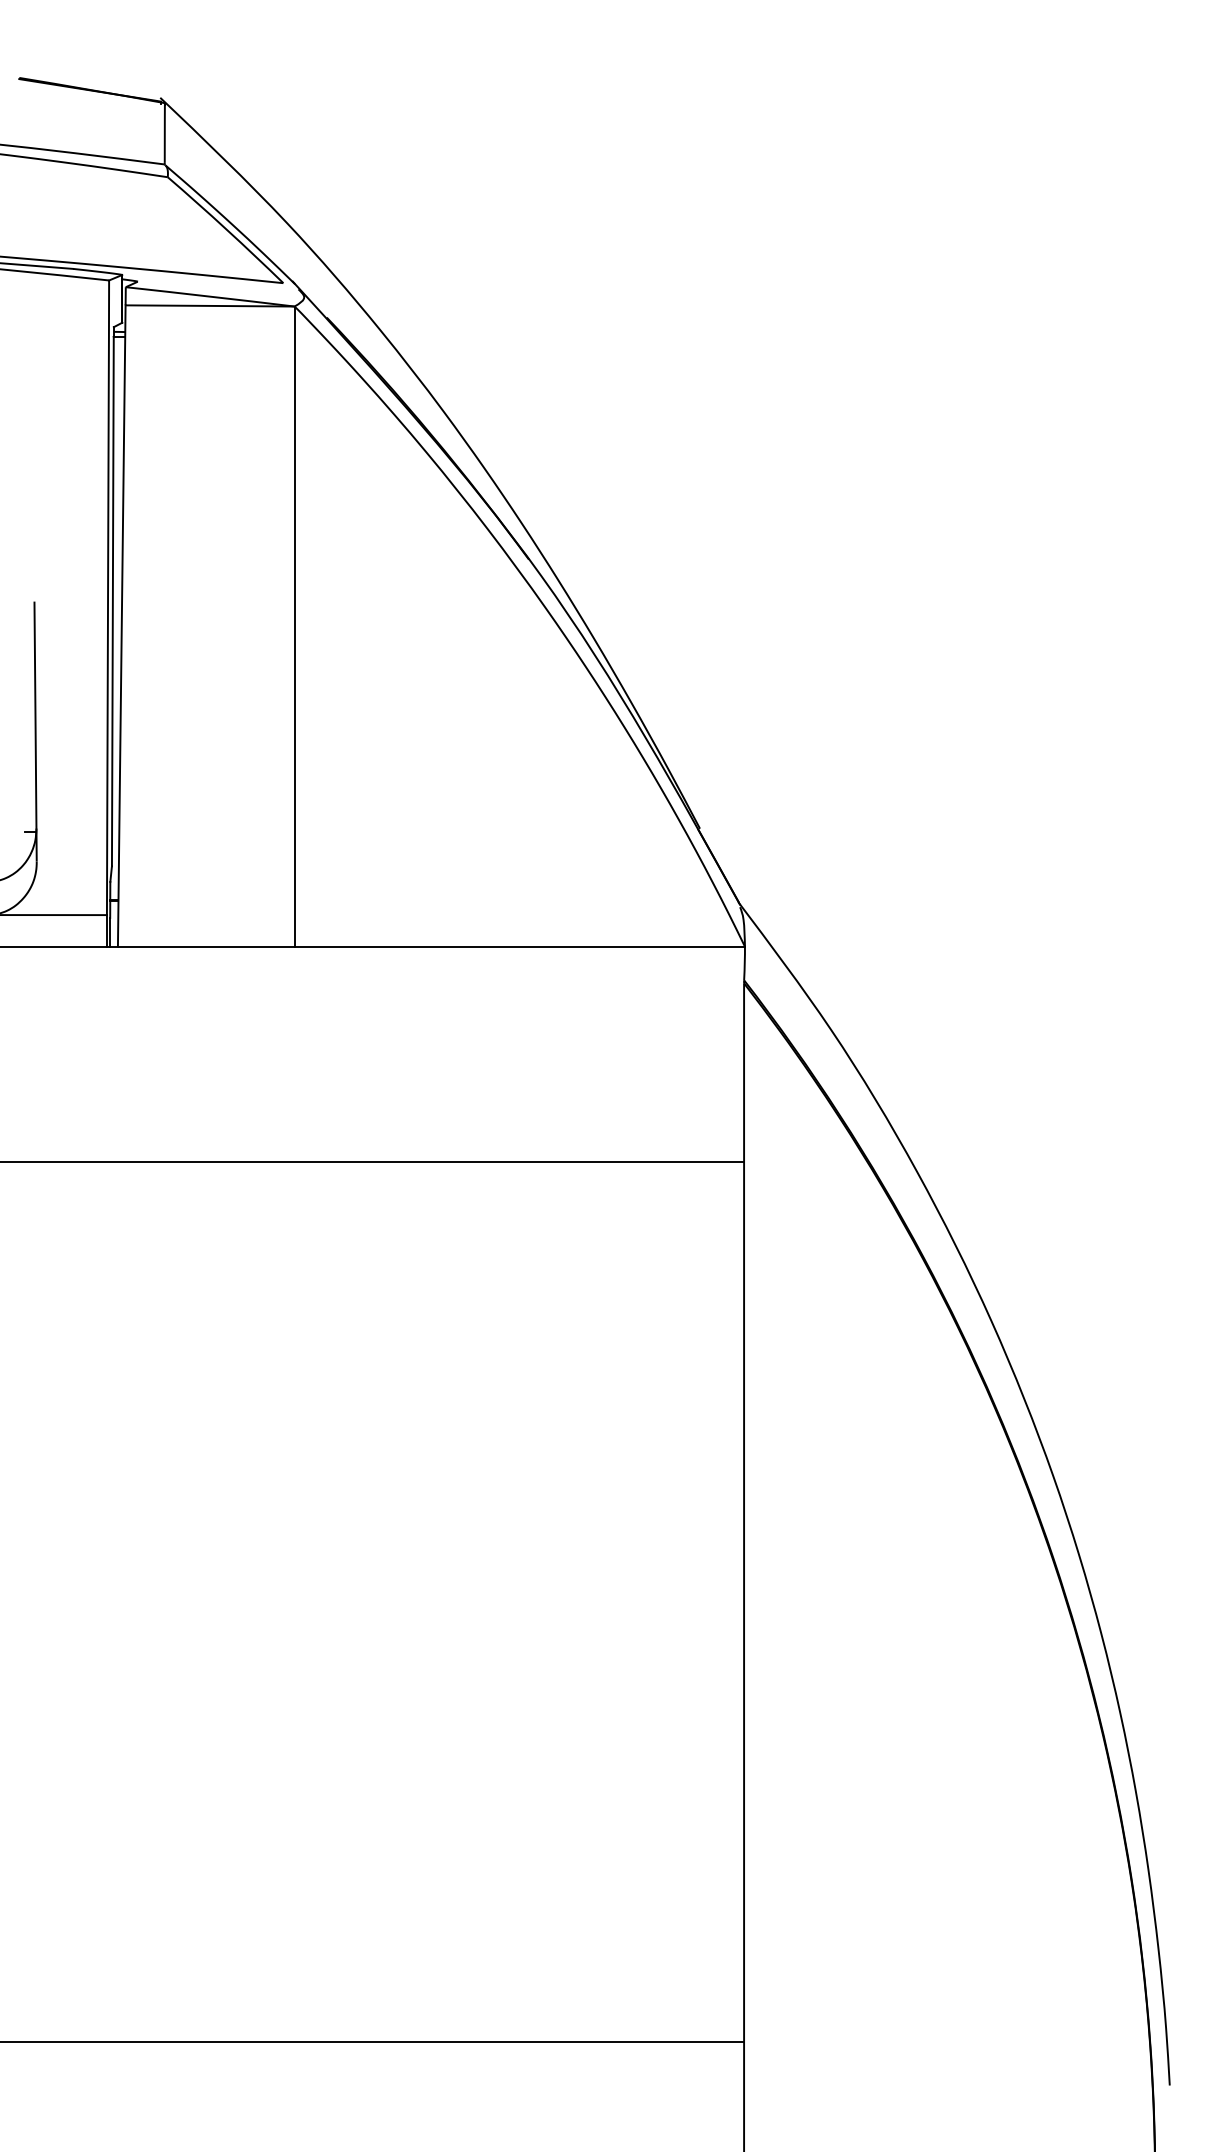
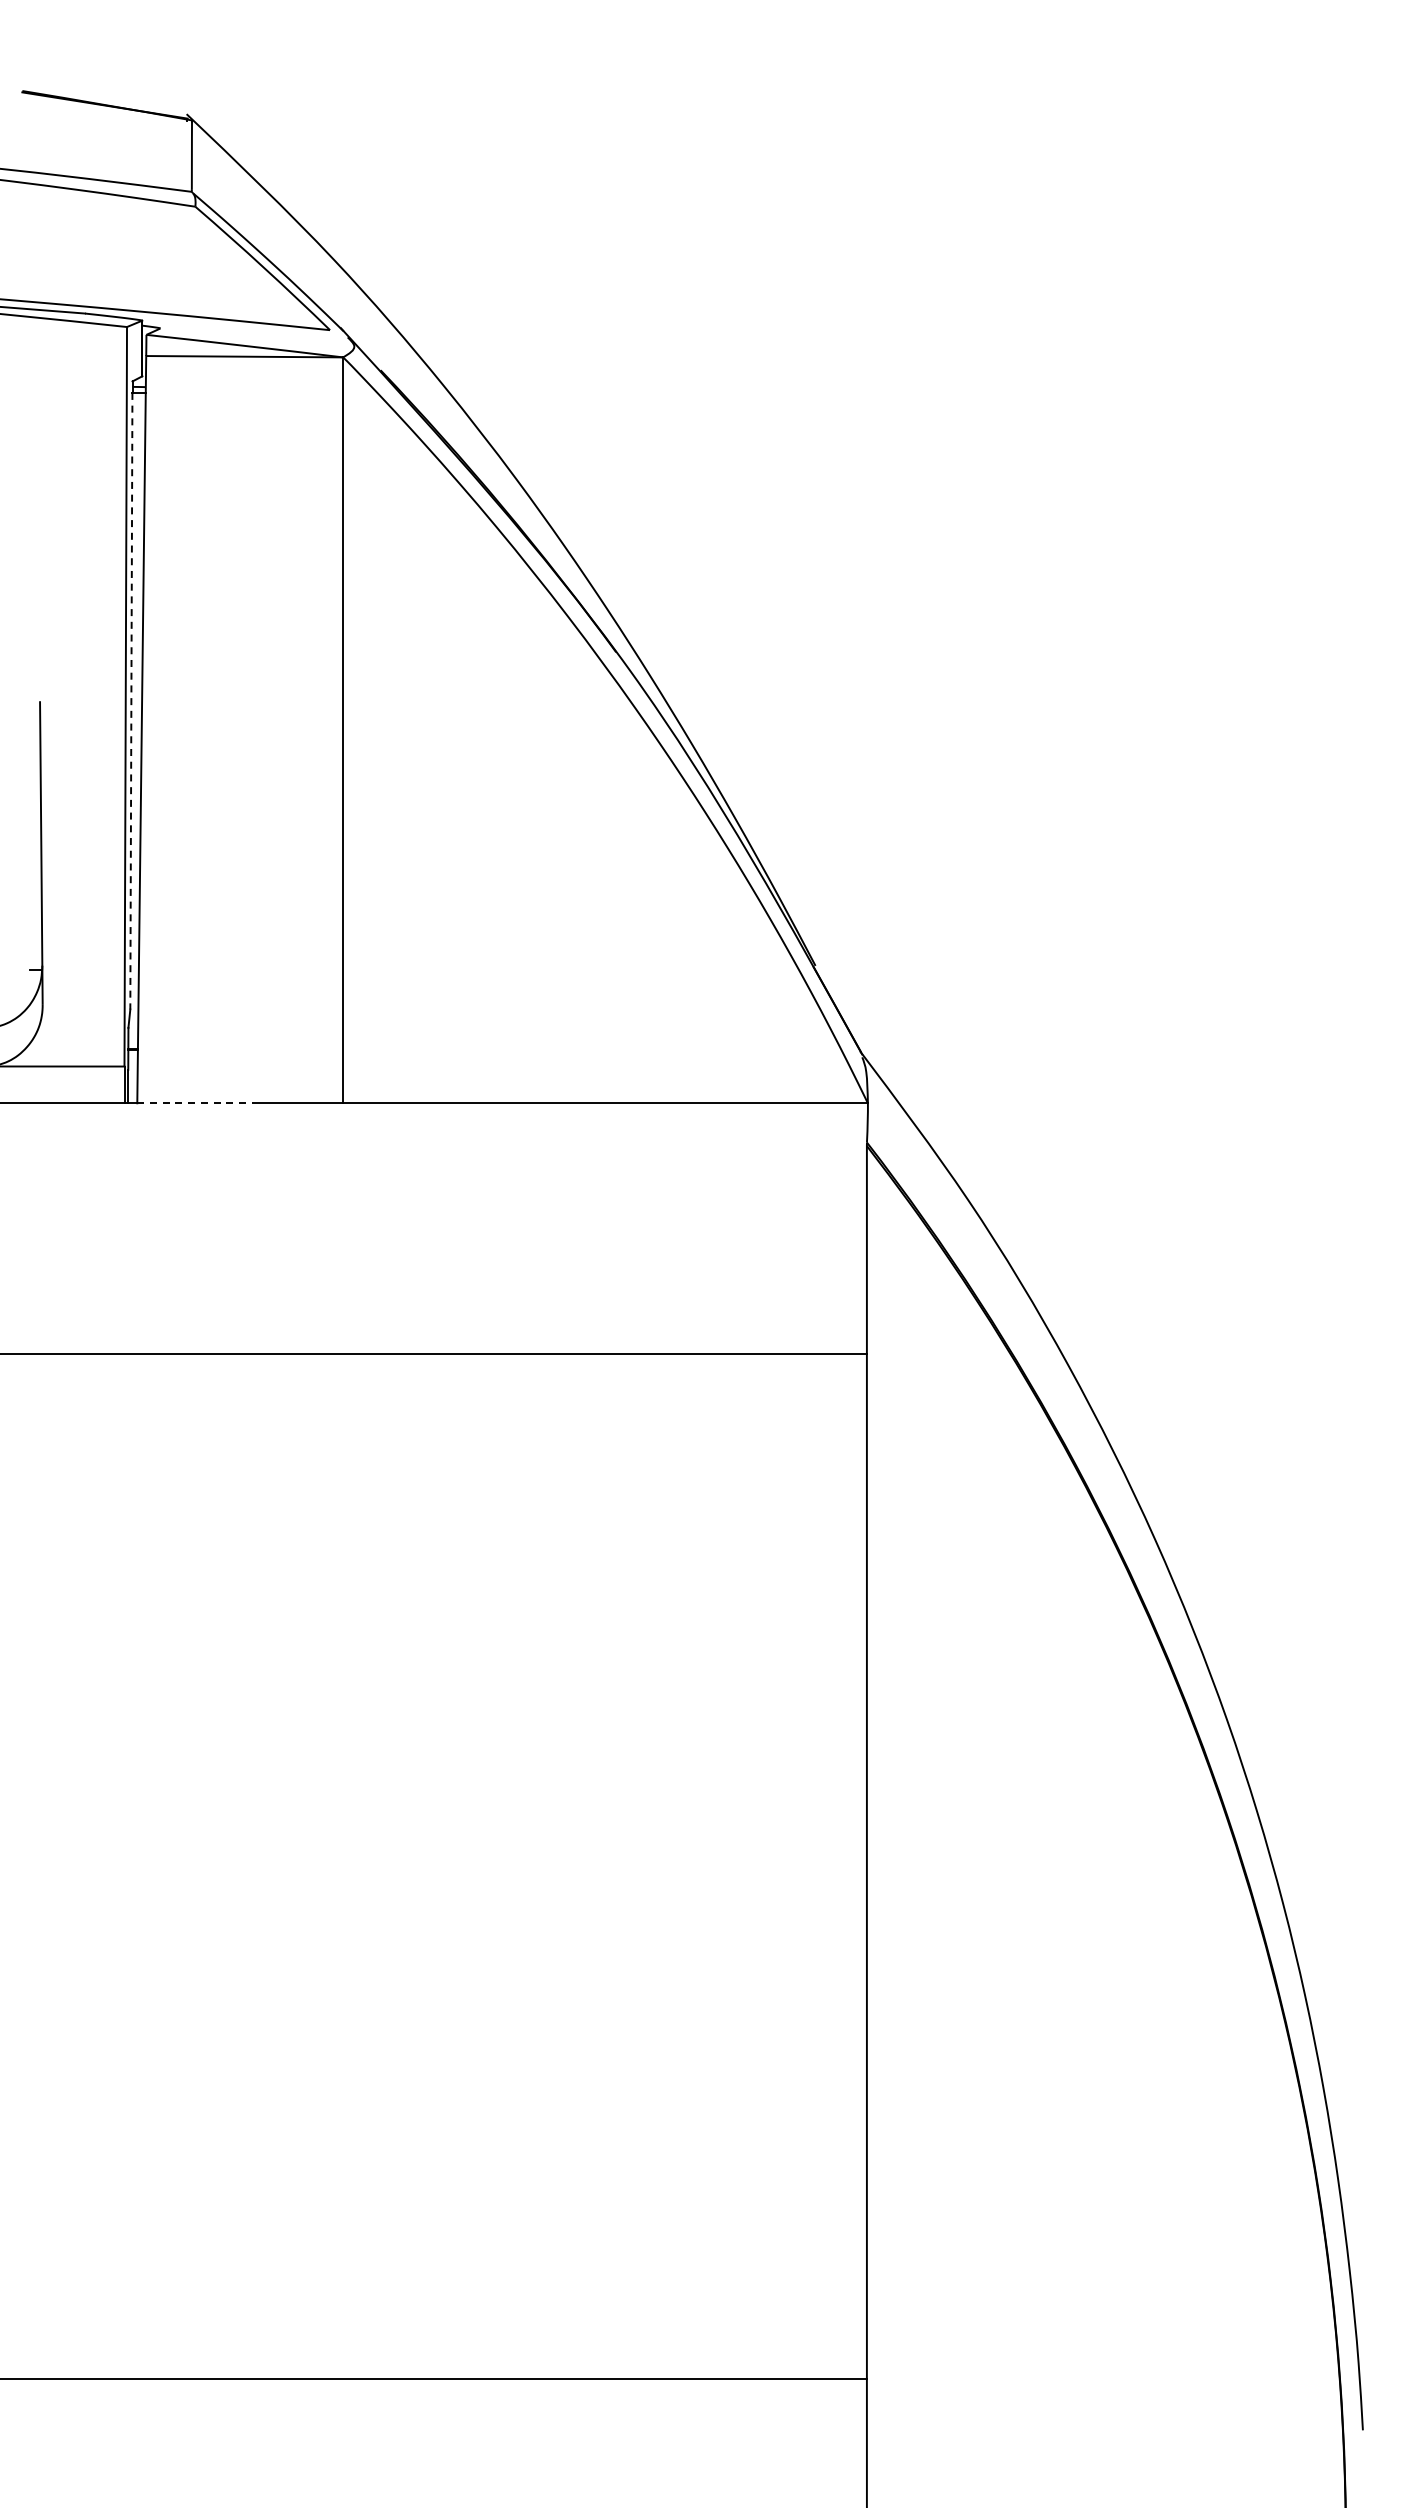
line: (112, 601) -> (131, 701), solid -> dashed
line: (170, 946) -> (198, 1103), solid -> dashed

